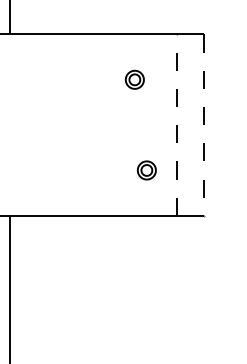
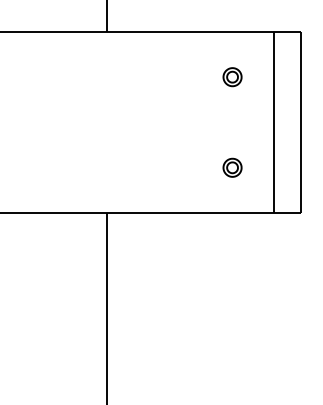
line: (176, 125) -> (274, 122), dashed -> solid
line: (203, 125) -> (301, 122), dashed -> solid
part: (146, 170) -> (232, 167), moved

